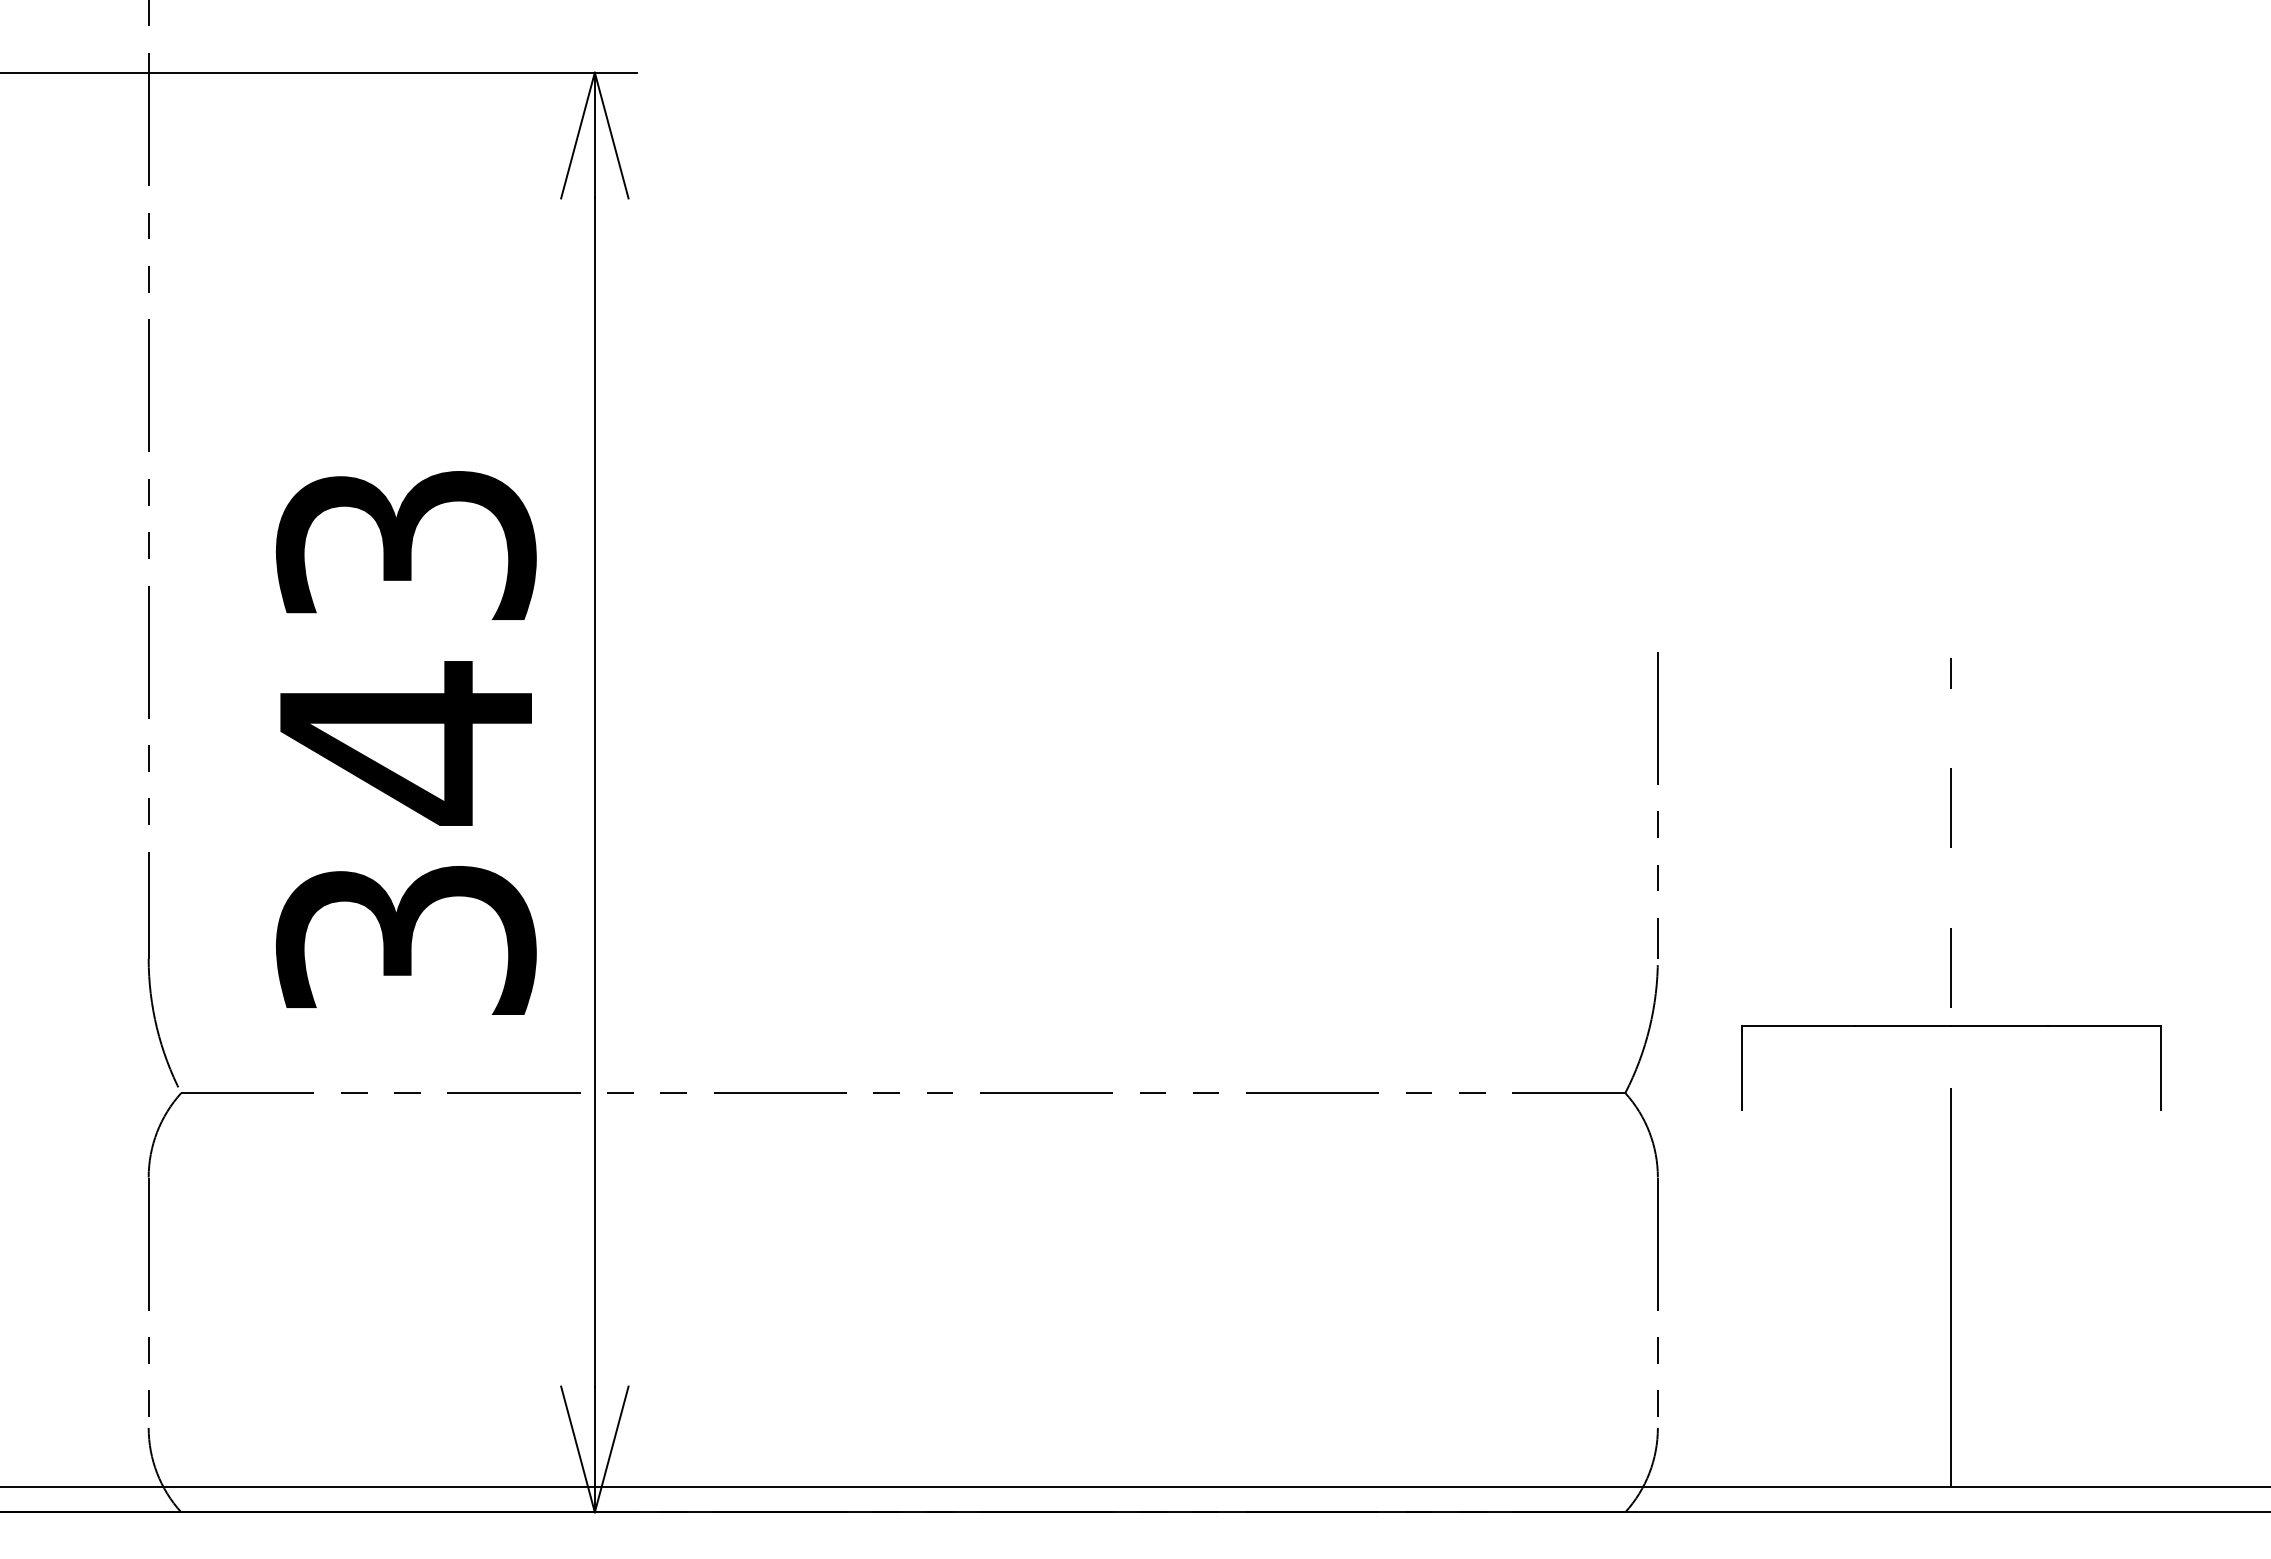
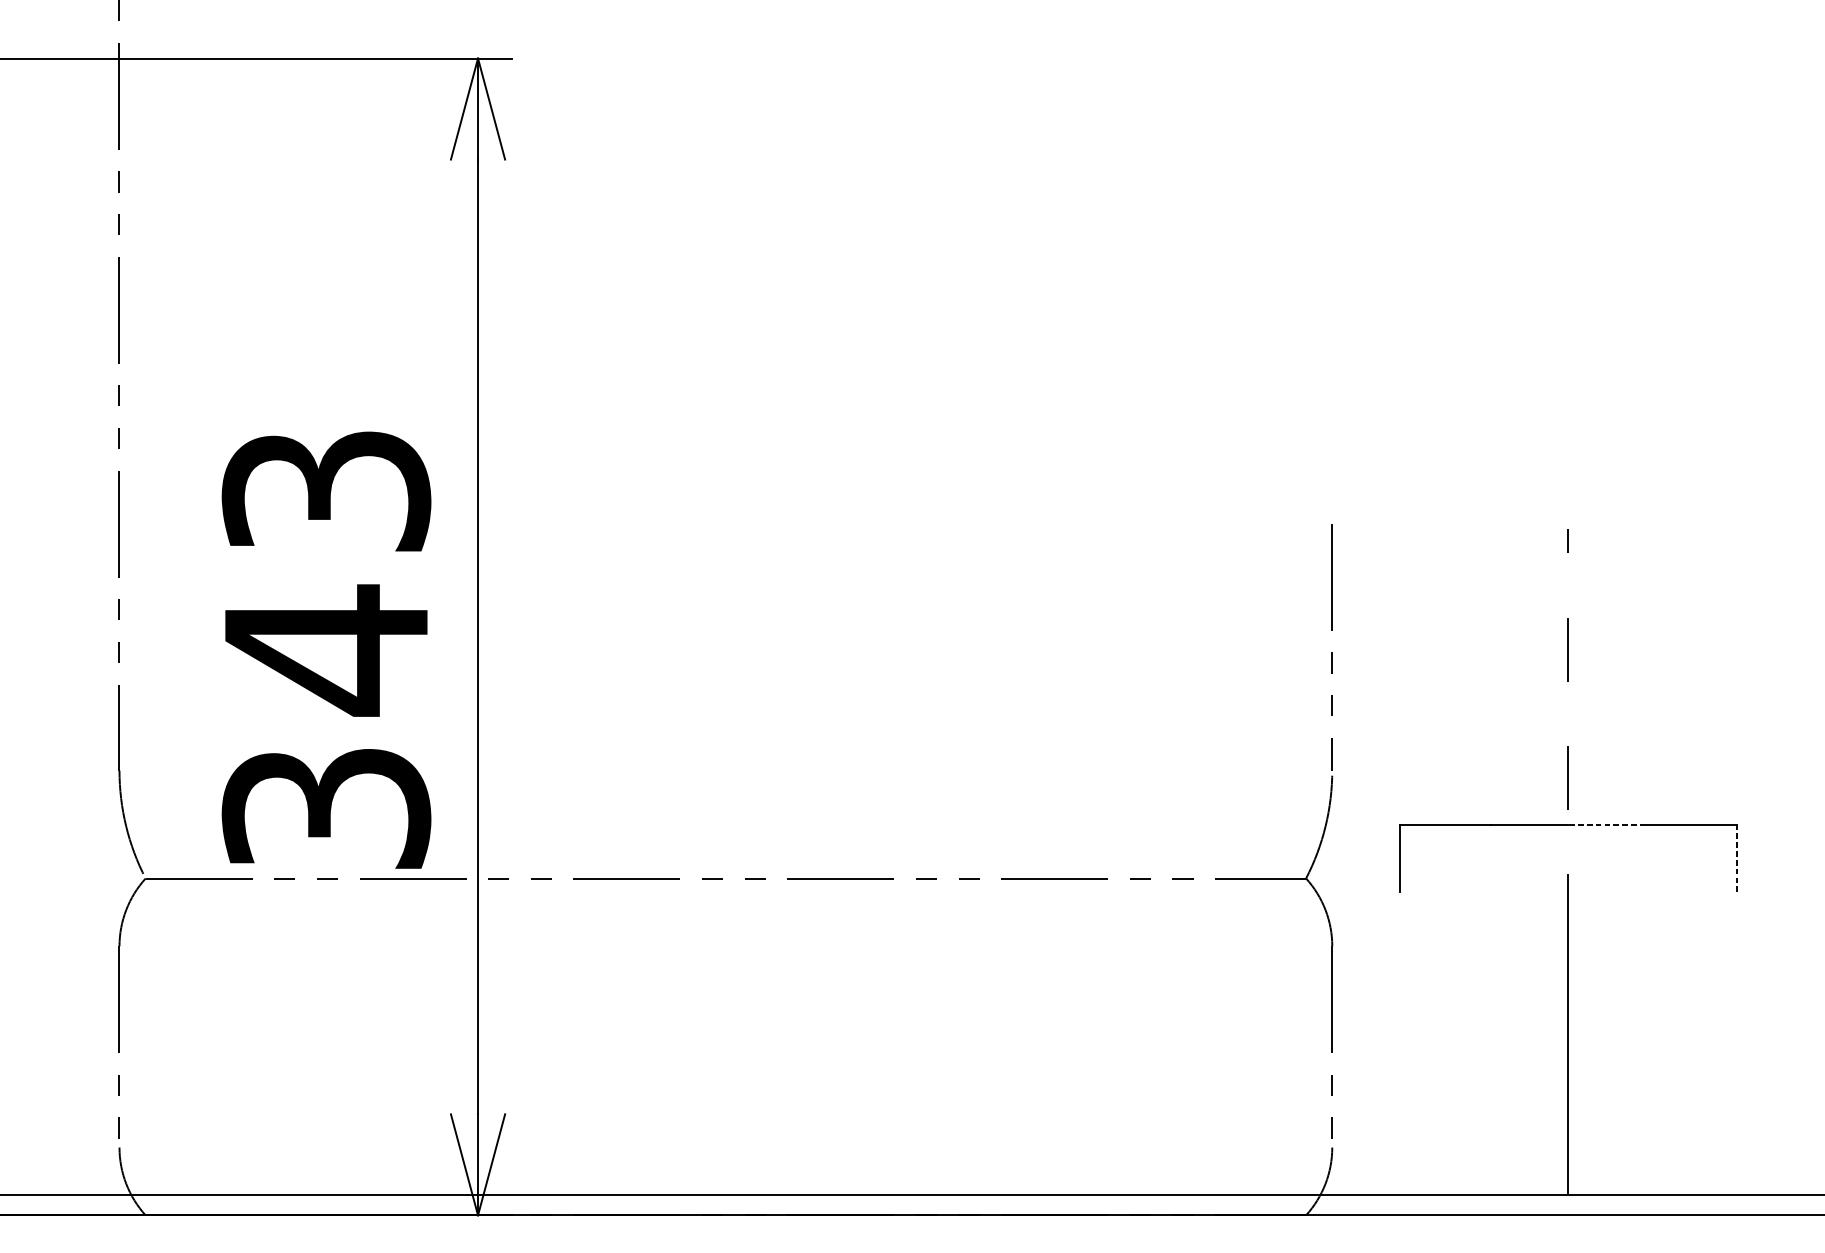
text: (406, 742) -> (326, 649), moved
line: (1999, 1026) -> (1606, 824), solid -> dashed
line: (2160, 1067) -> (1736, 857), solid -> dashed

